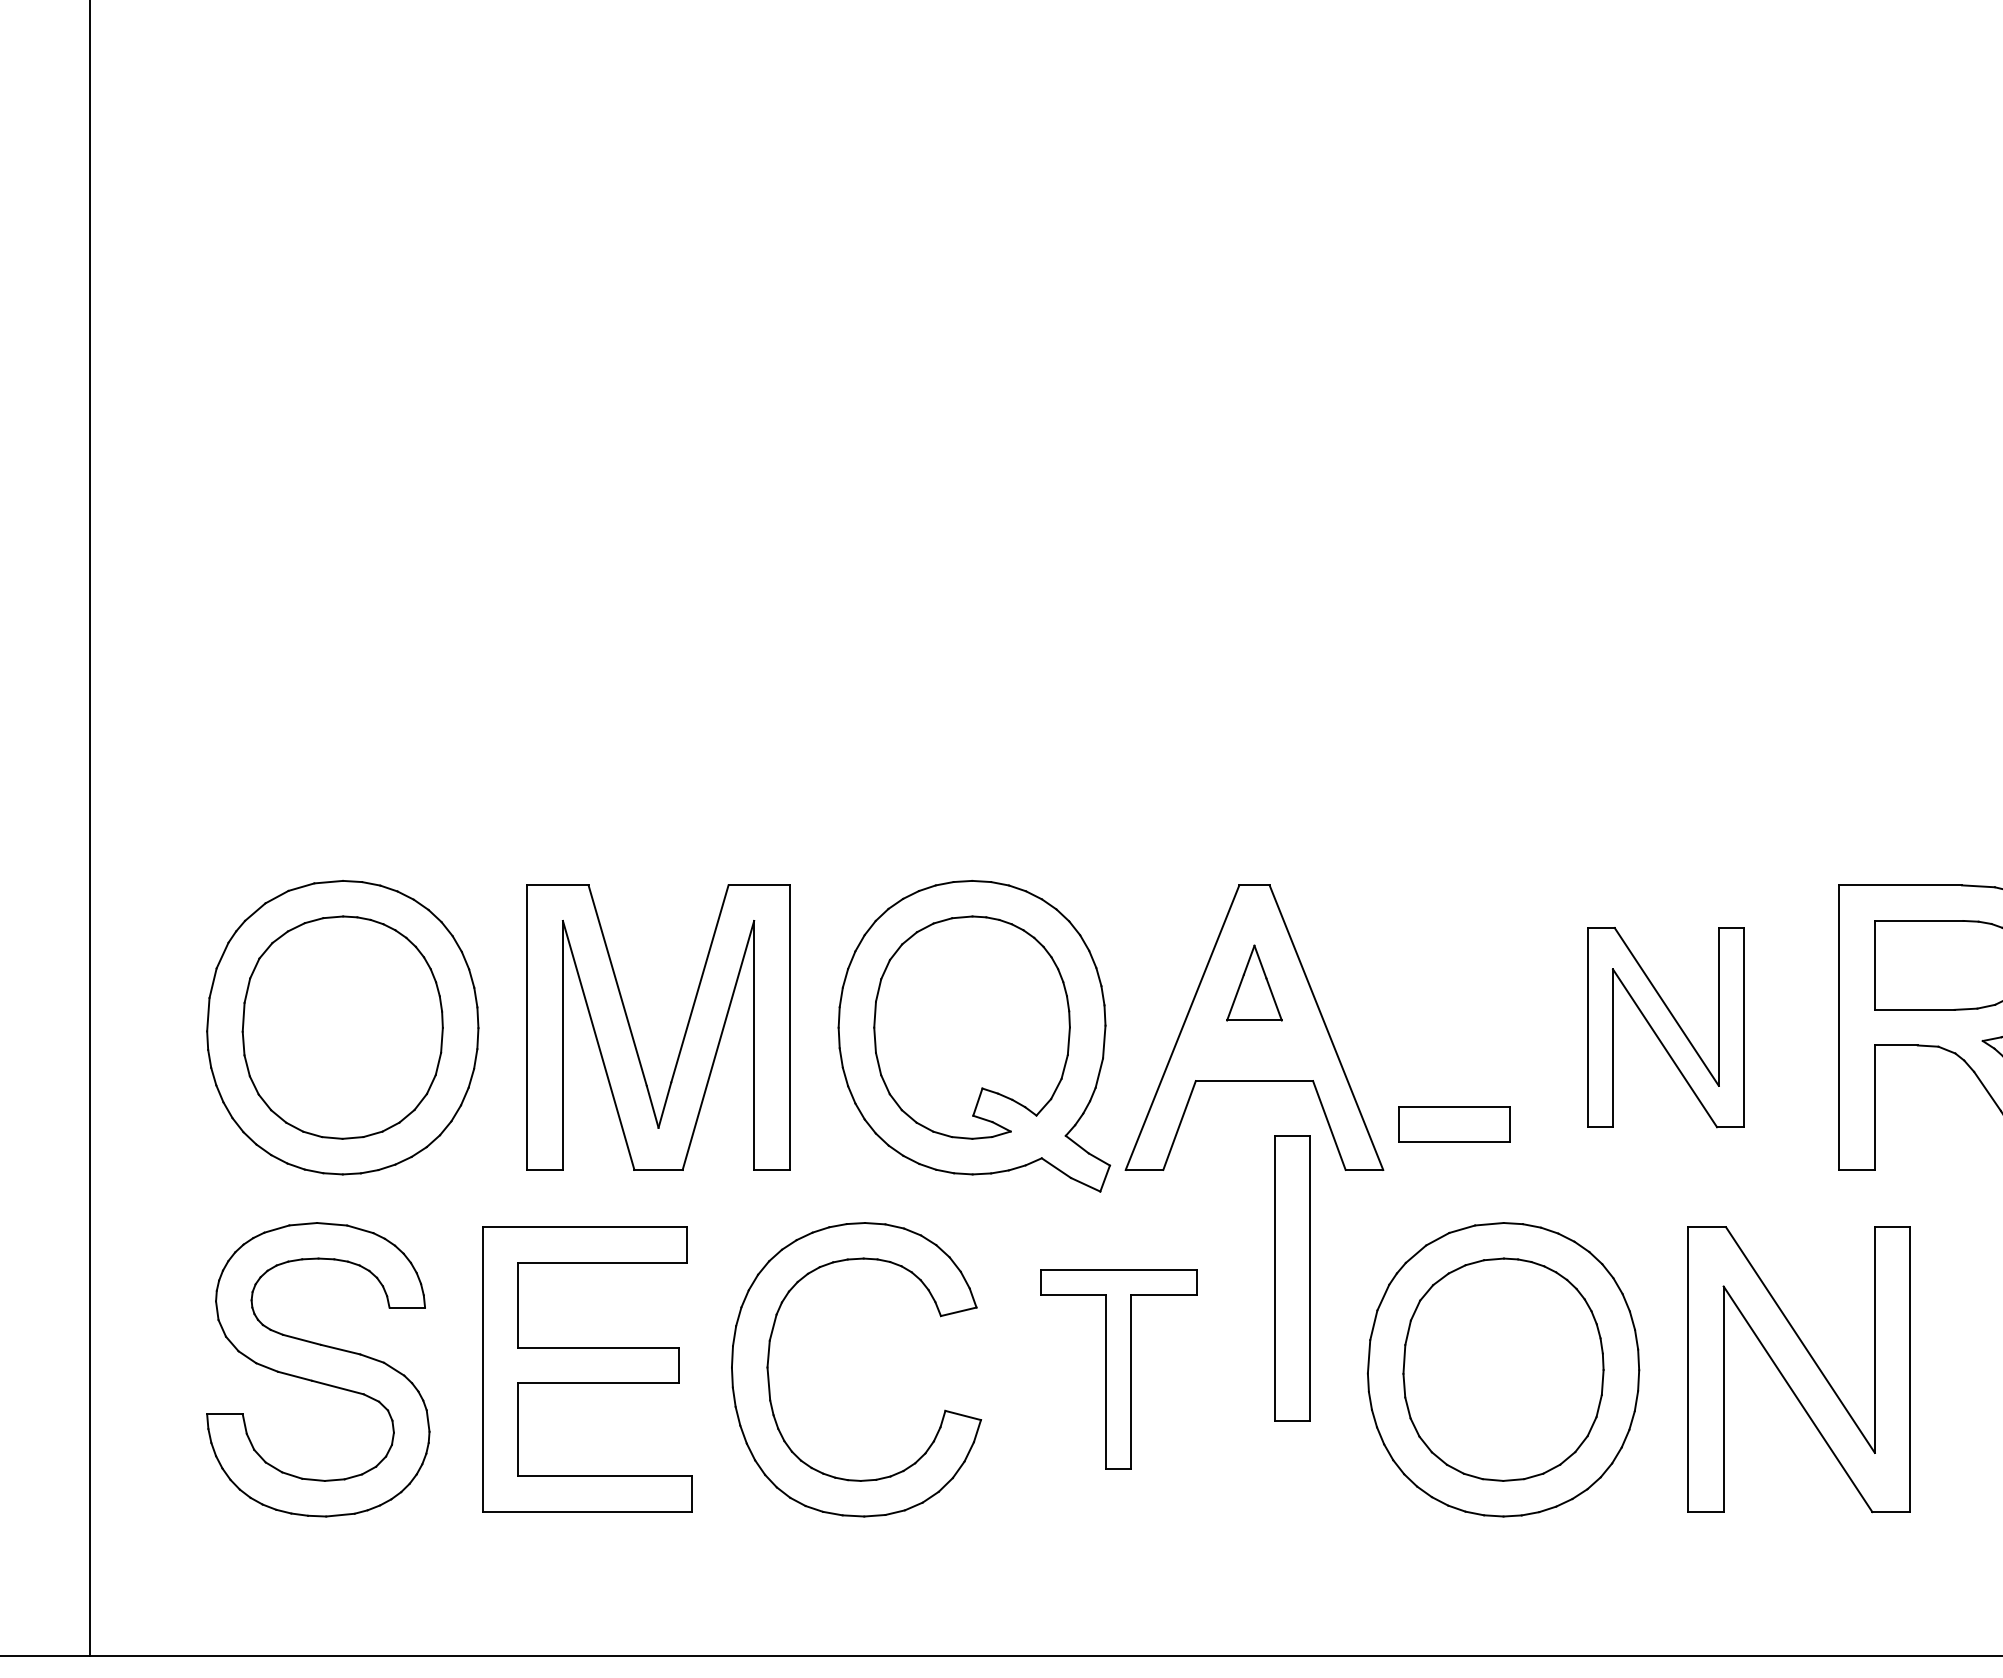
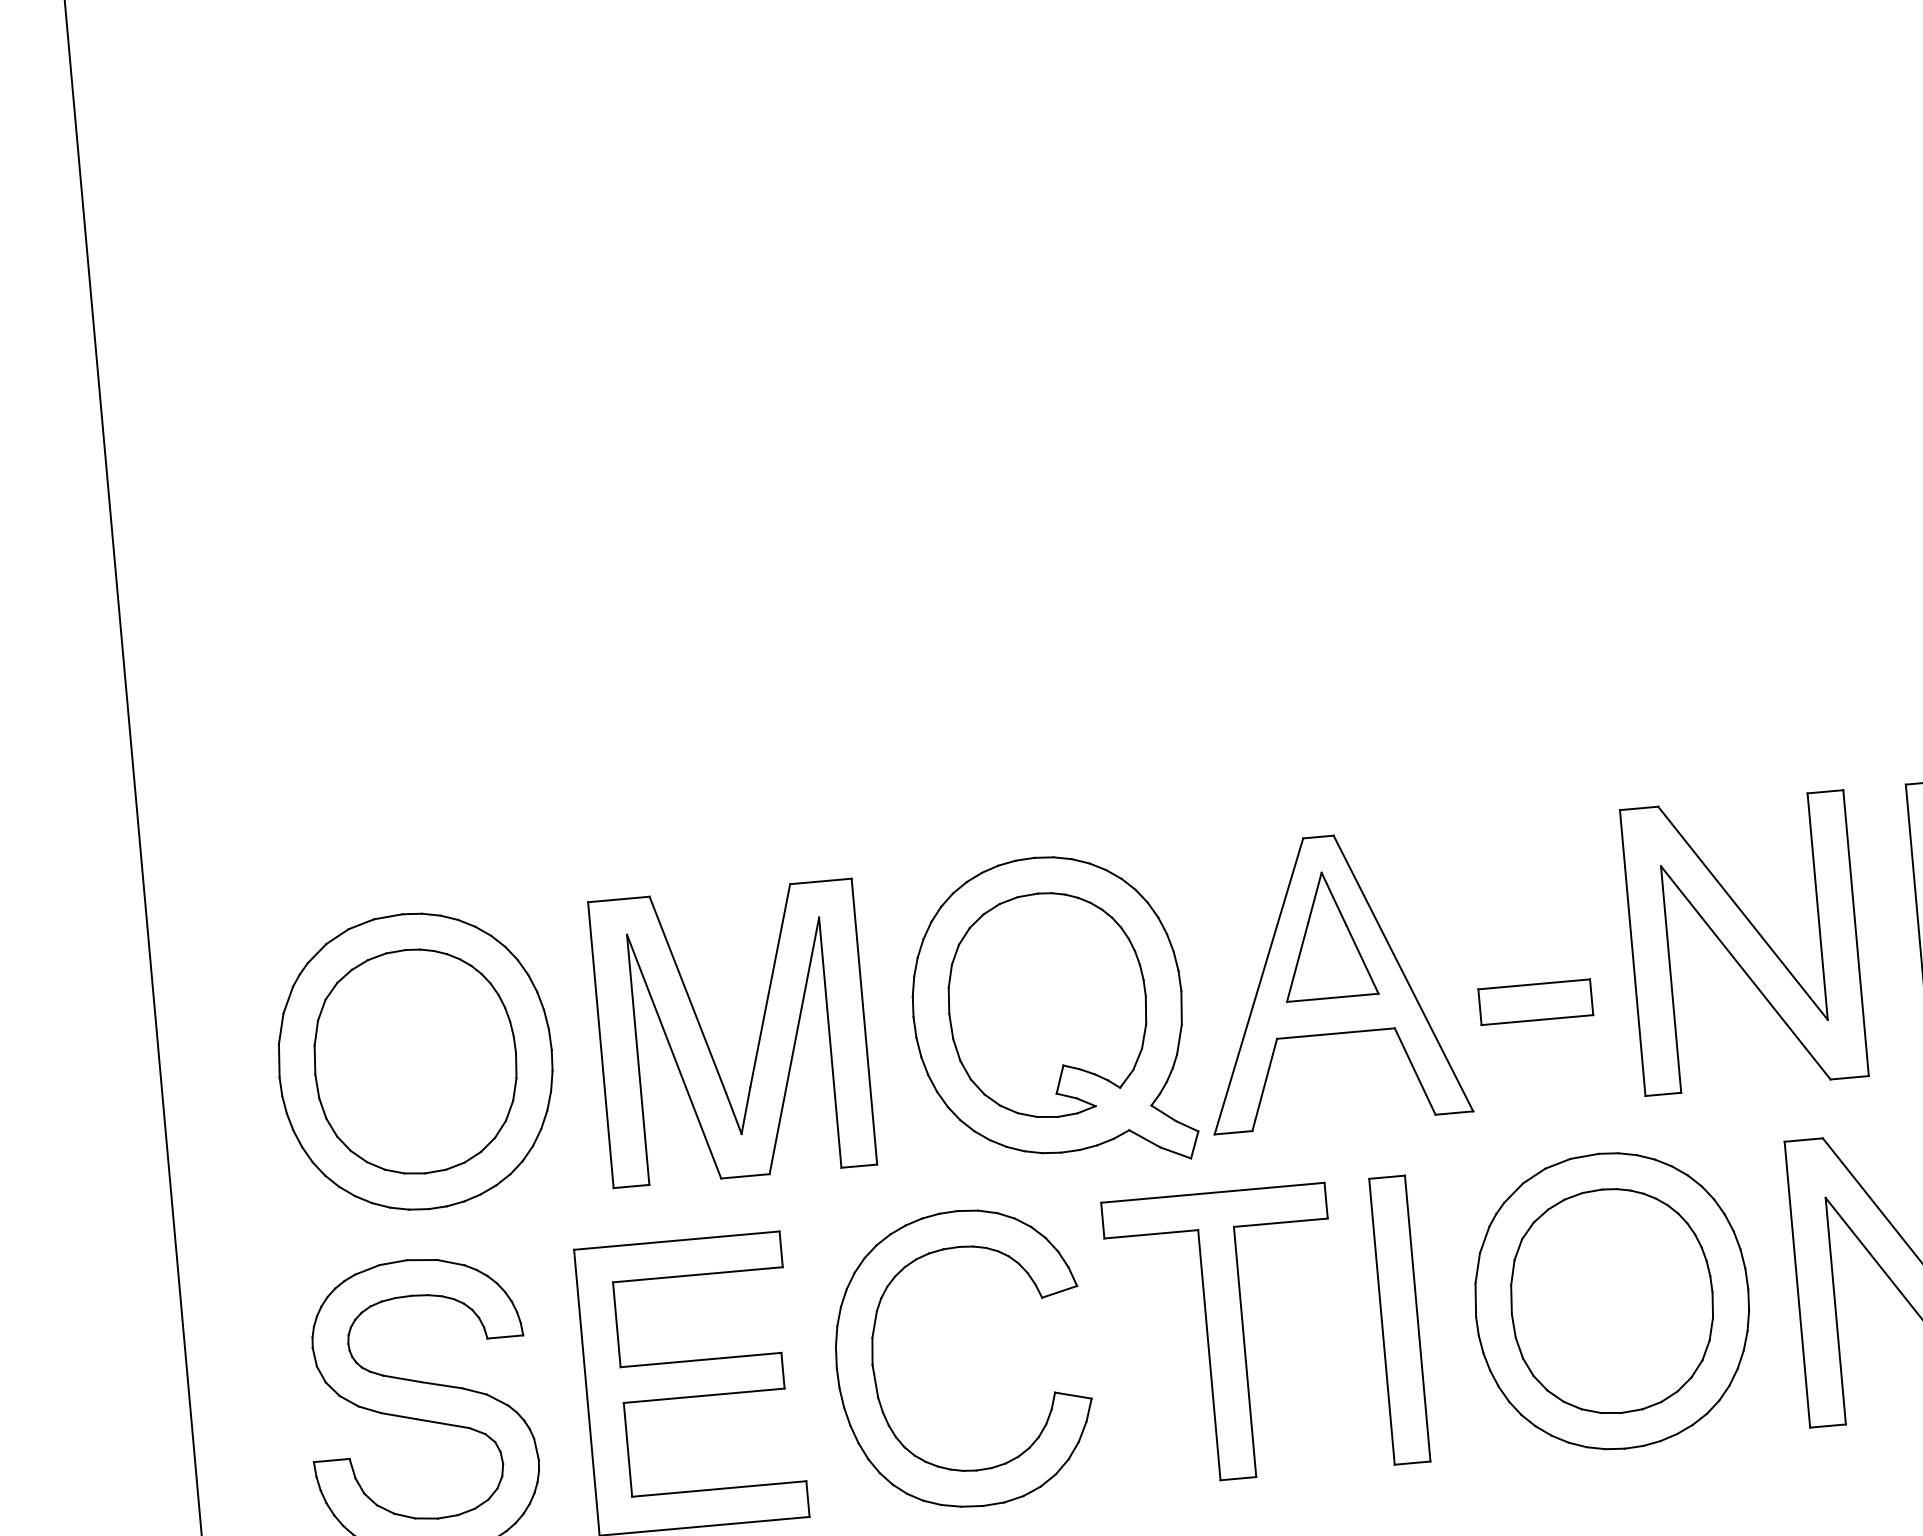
part: (1254, 982) -> (1327, 934), size x1.67
part: (1665, 1027) -> (1744, 942), size x1.43
part: (1454, 1124) -> (1535, 1002), moved
part: (1292, 1278) -> (1400, 1319), moved
part: (1118, 1369) -> (1225, 1335), size x1.43

